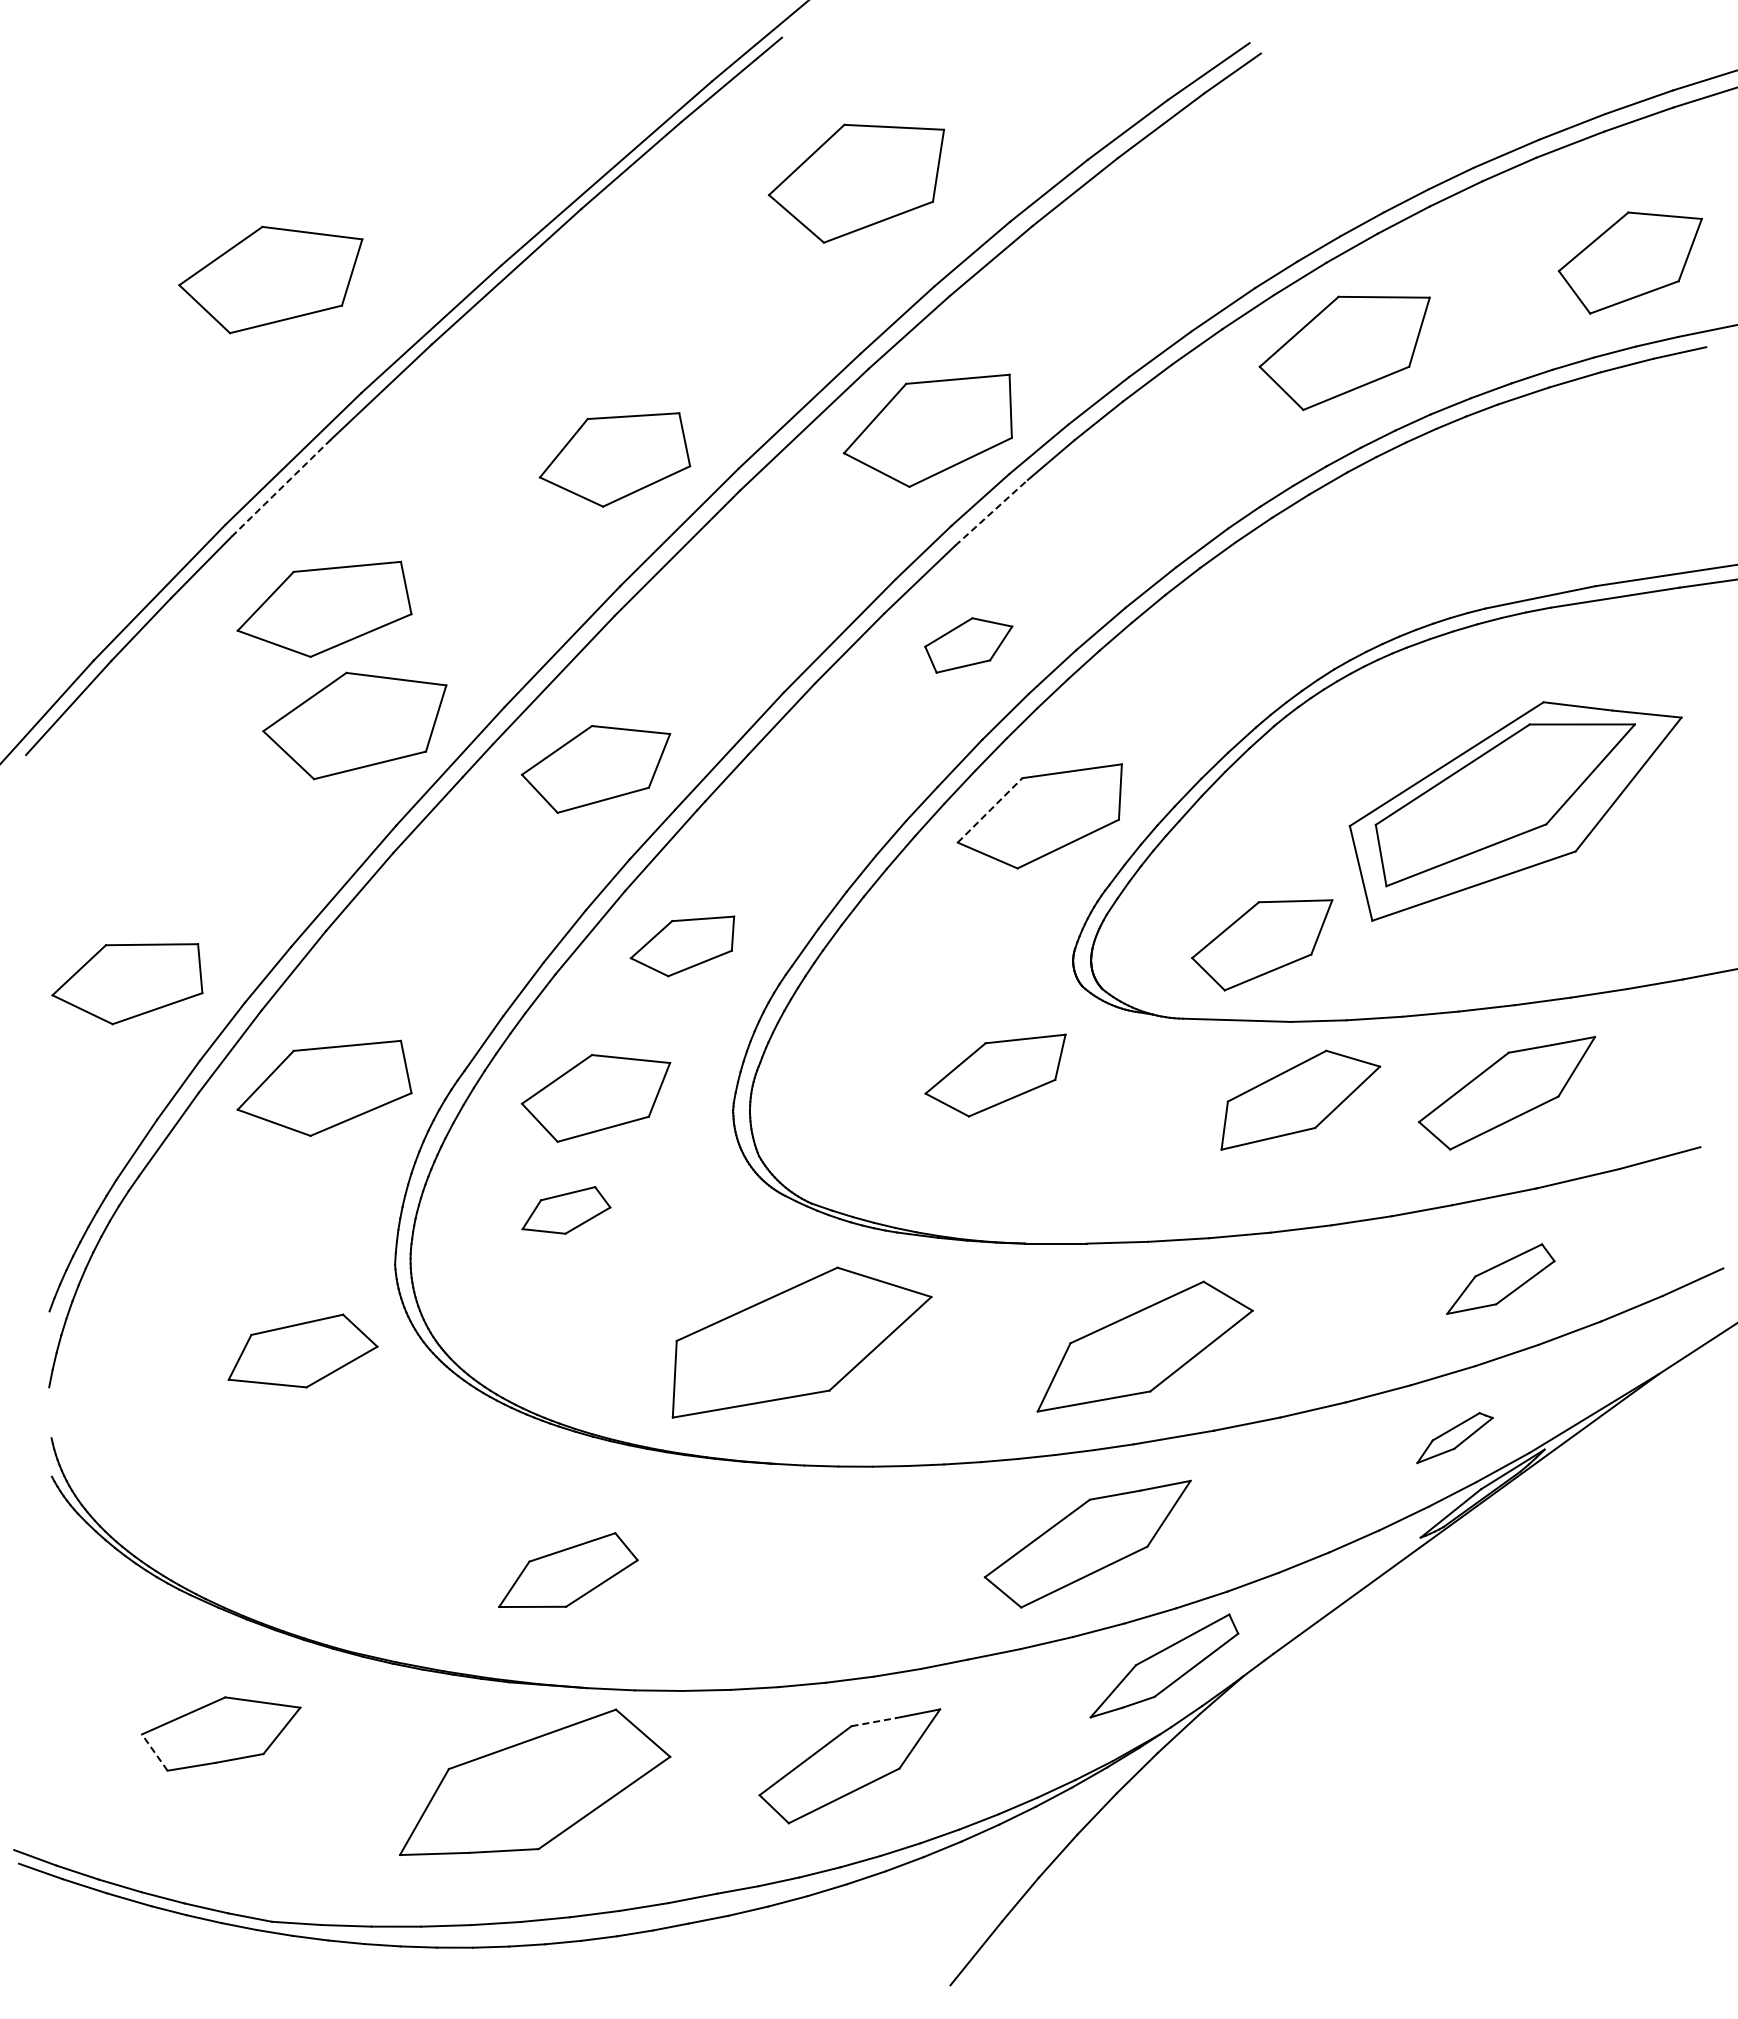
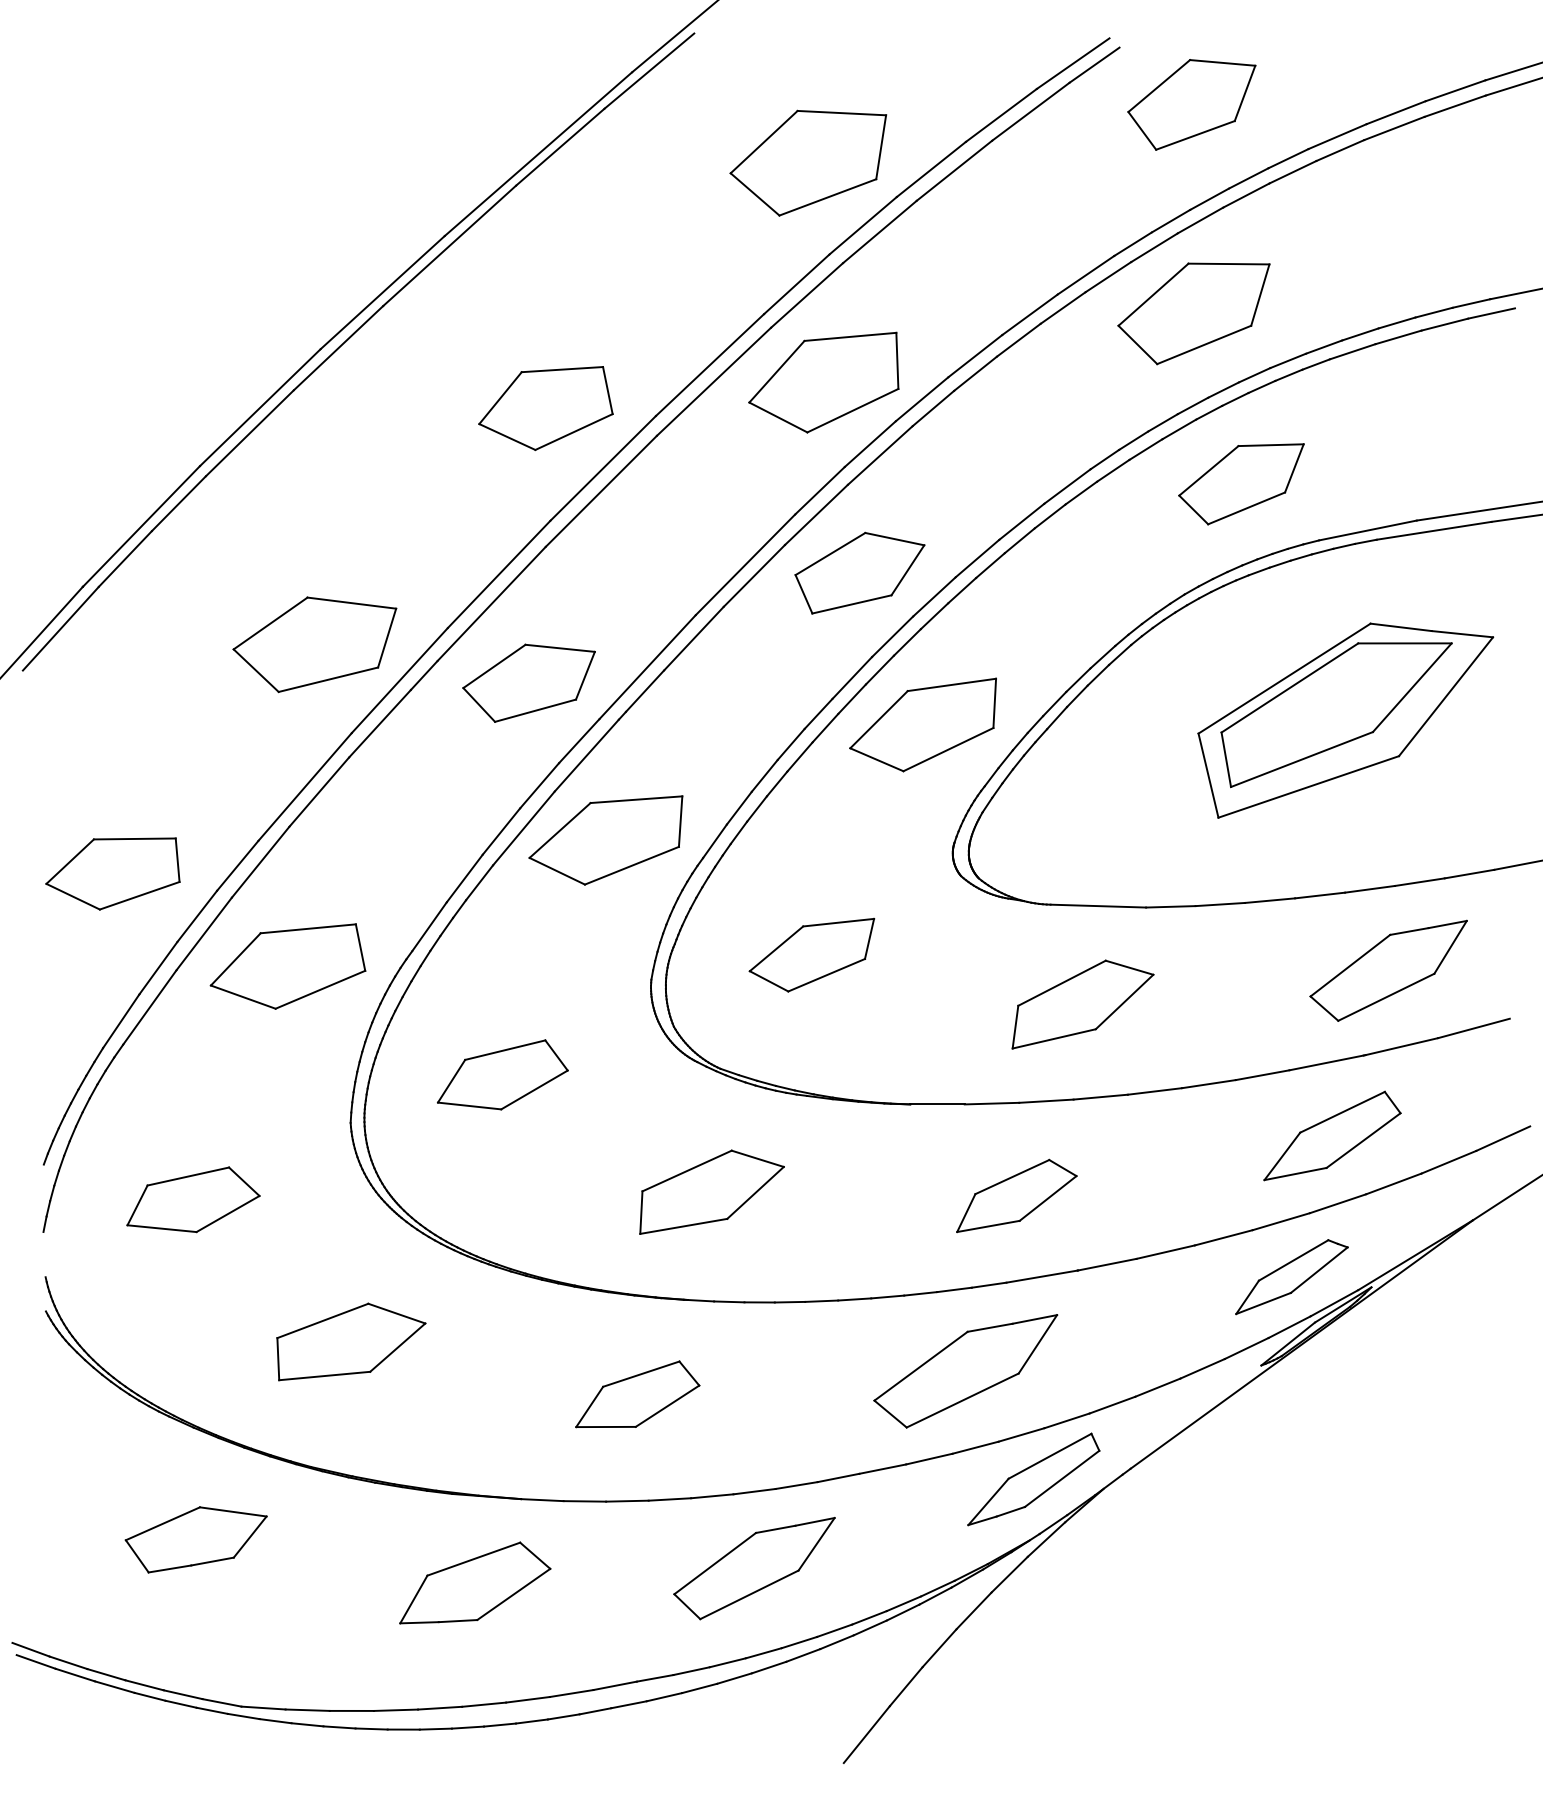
part: (855, 183) -> (807, 163), moved
part: (1629, 262) -> (1191, 104), moved
part: (270, 279) -> (240, 248), removed
line: (281, 488) -> (249, 433), dashed -> solid
line: (991, 512) -> (880, 455), dashed -> solid
part: (324, 608) -> (287, 540), removed
part: (968, 645) -> (859, 573), size x1.67
line: (990, 810) -> (879, 719), dashed -> solid
part: (1262, 945) -> (1241, 484), moved
part: (682, 946) -> (605, 840), size x1.67
part: (995, 1075) -> (811, 955), moved
part: (1506, 1093) -> (1388, 971), moved
part: (595, 1098) -> (528, 975), removed
part: (1300, 1099) -> (1082, 1003), moved
part: (566, 1210) -> (502, 1074), size x1.67
part: (1500, 1278) -> (1332, 1135), size x1.43
part: (801, 1342) -> (711, 1192), size x0.62
part: (1145, 1346) -> (1017, 1195), size x0.62
part: (302, 1350) -> (192, 1199), moved
part: (1454, 1437) -> (1291, 1276), size x1.67
part: (395, 1511) -> (351, 1342), added
part: (568, 1570) -> (637, 1394), moved
line: (873, 1722) -> (775, 1529), dashed -> solid
line: (154, 1752) -> (137, 1556), dashed -> solid
part: (535, 1782) -> (475, 1582), size x0.62

